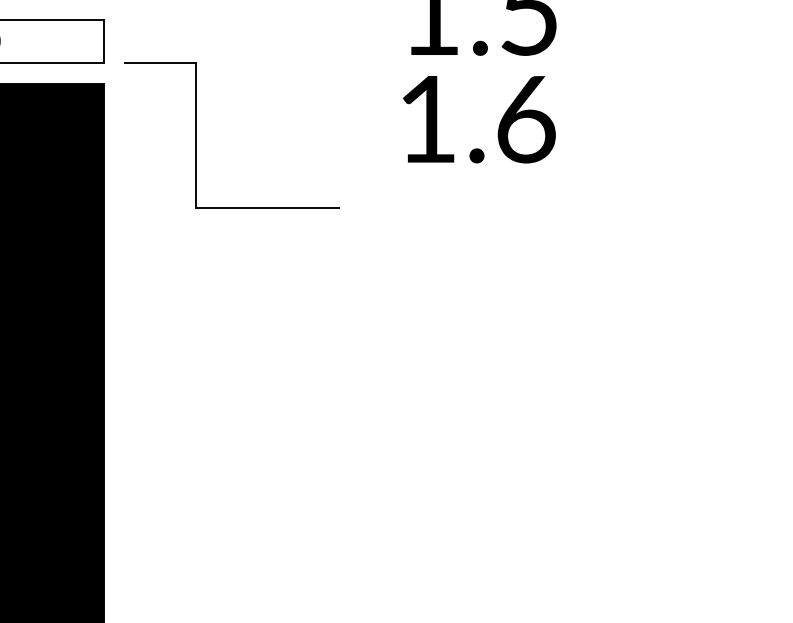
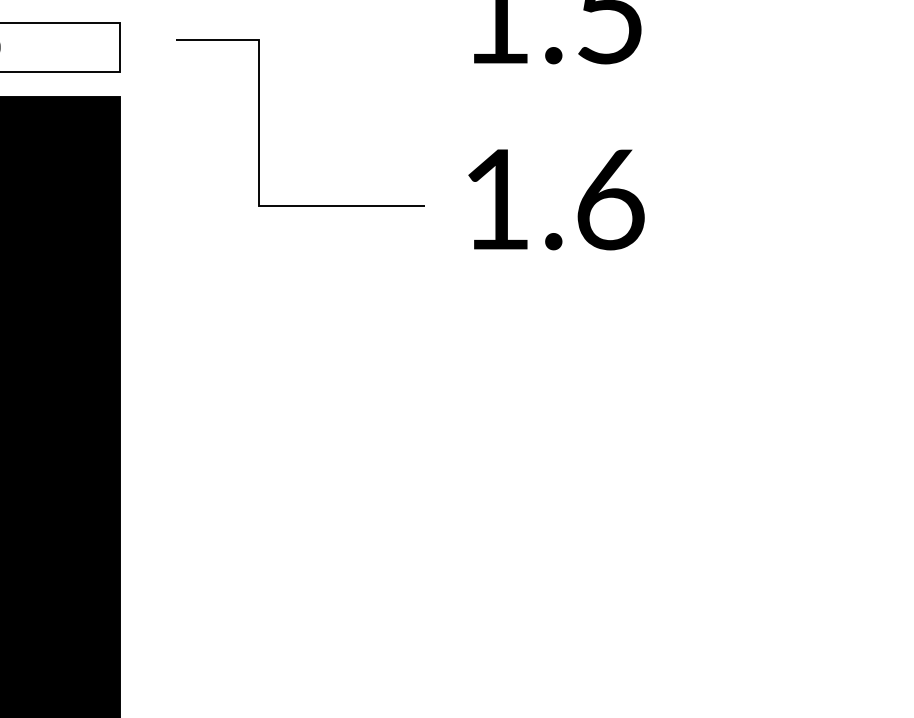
text: (479, 119) -> (556, 199), moved
line: (196, 134) -> (259, 122), moved

